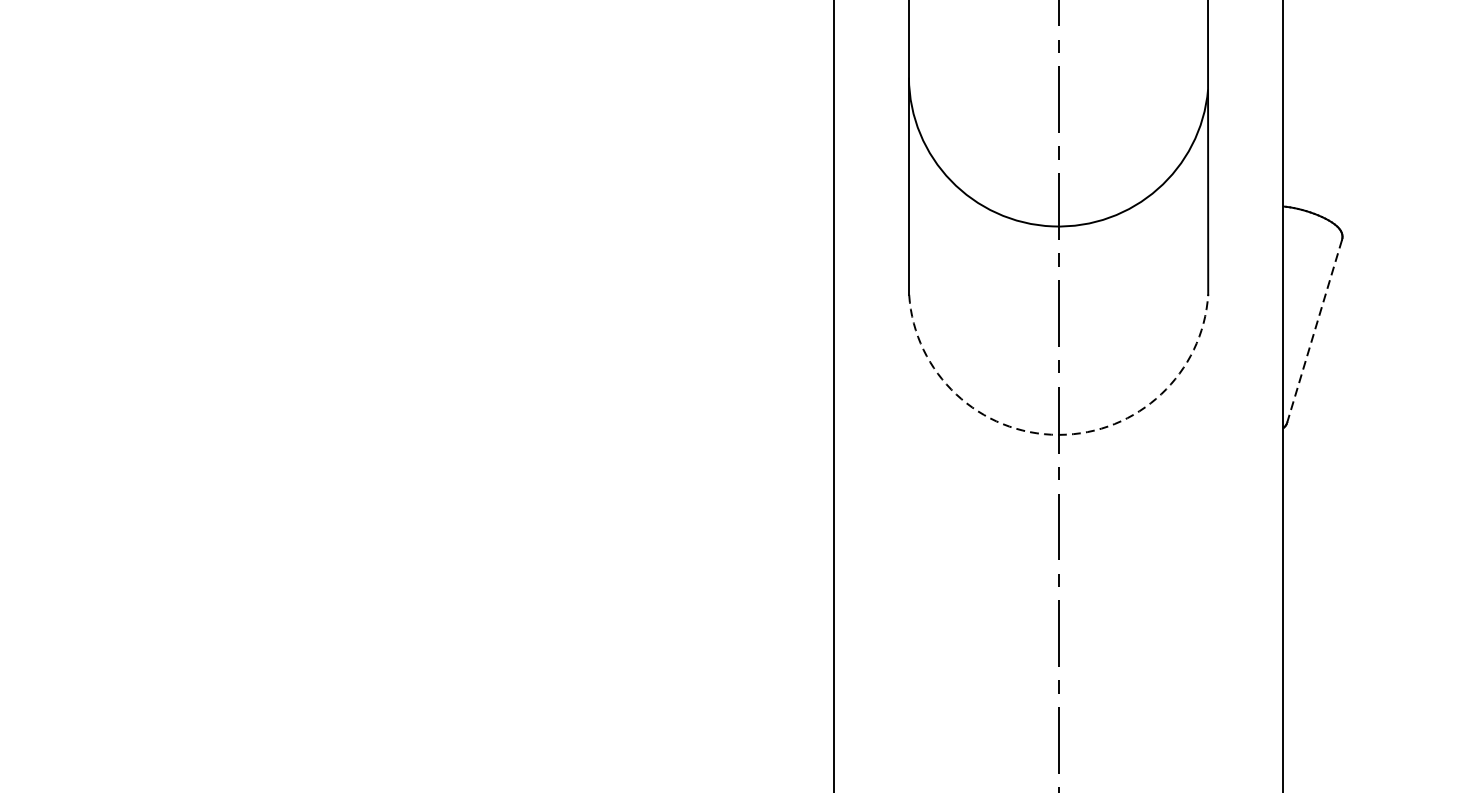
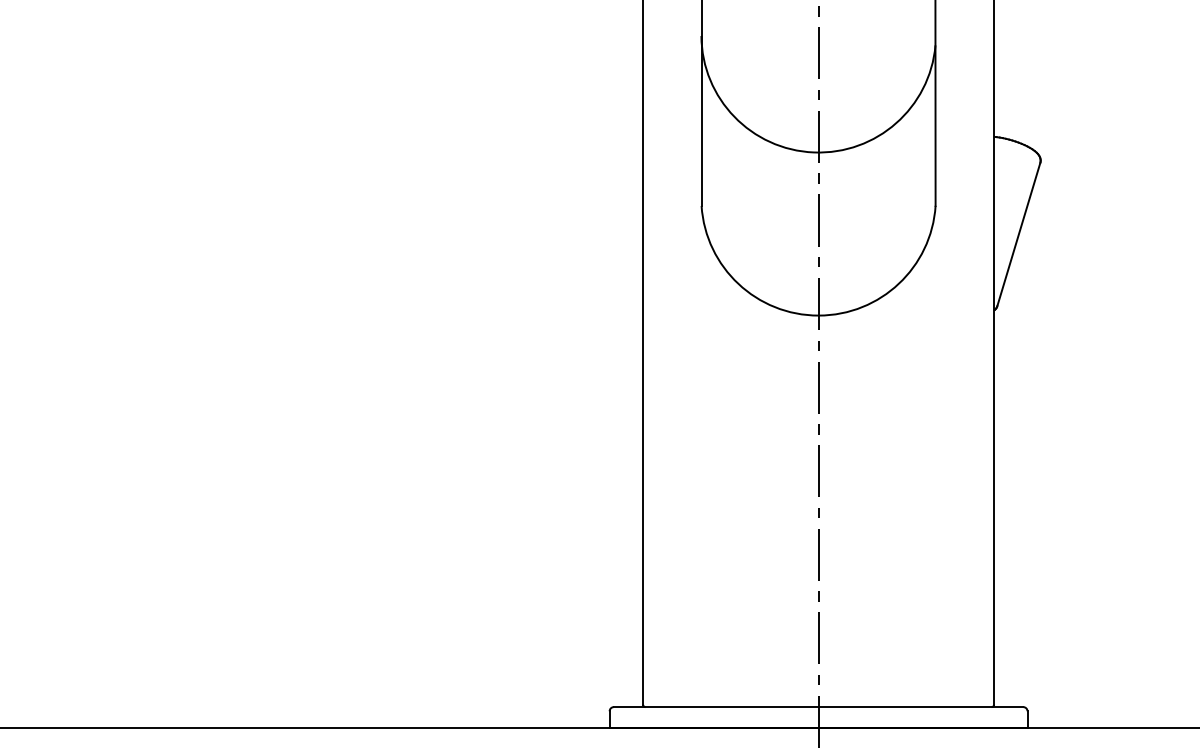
line: (1314, 331) -> (1018, 234), dashed -> solid
arc: (1058, 434) -> (818, 315), dashed -> solid

